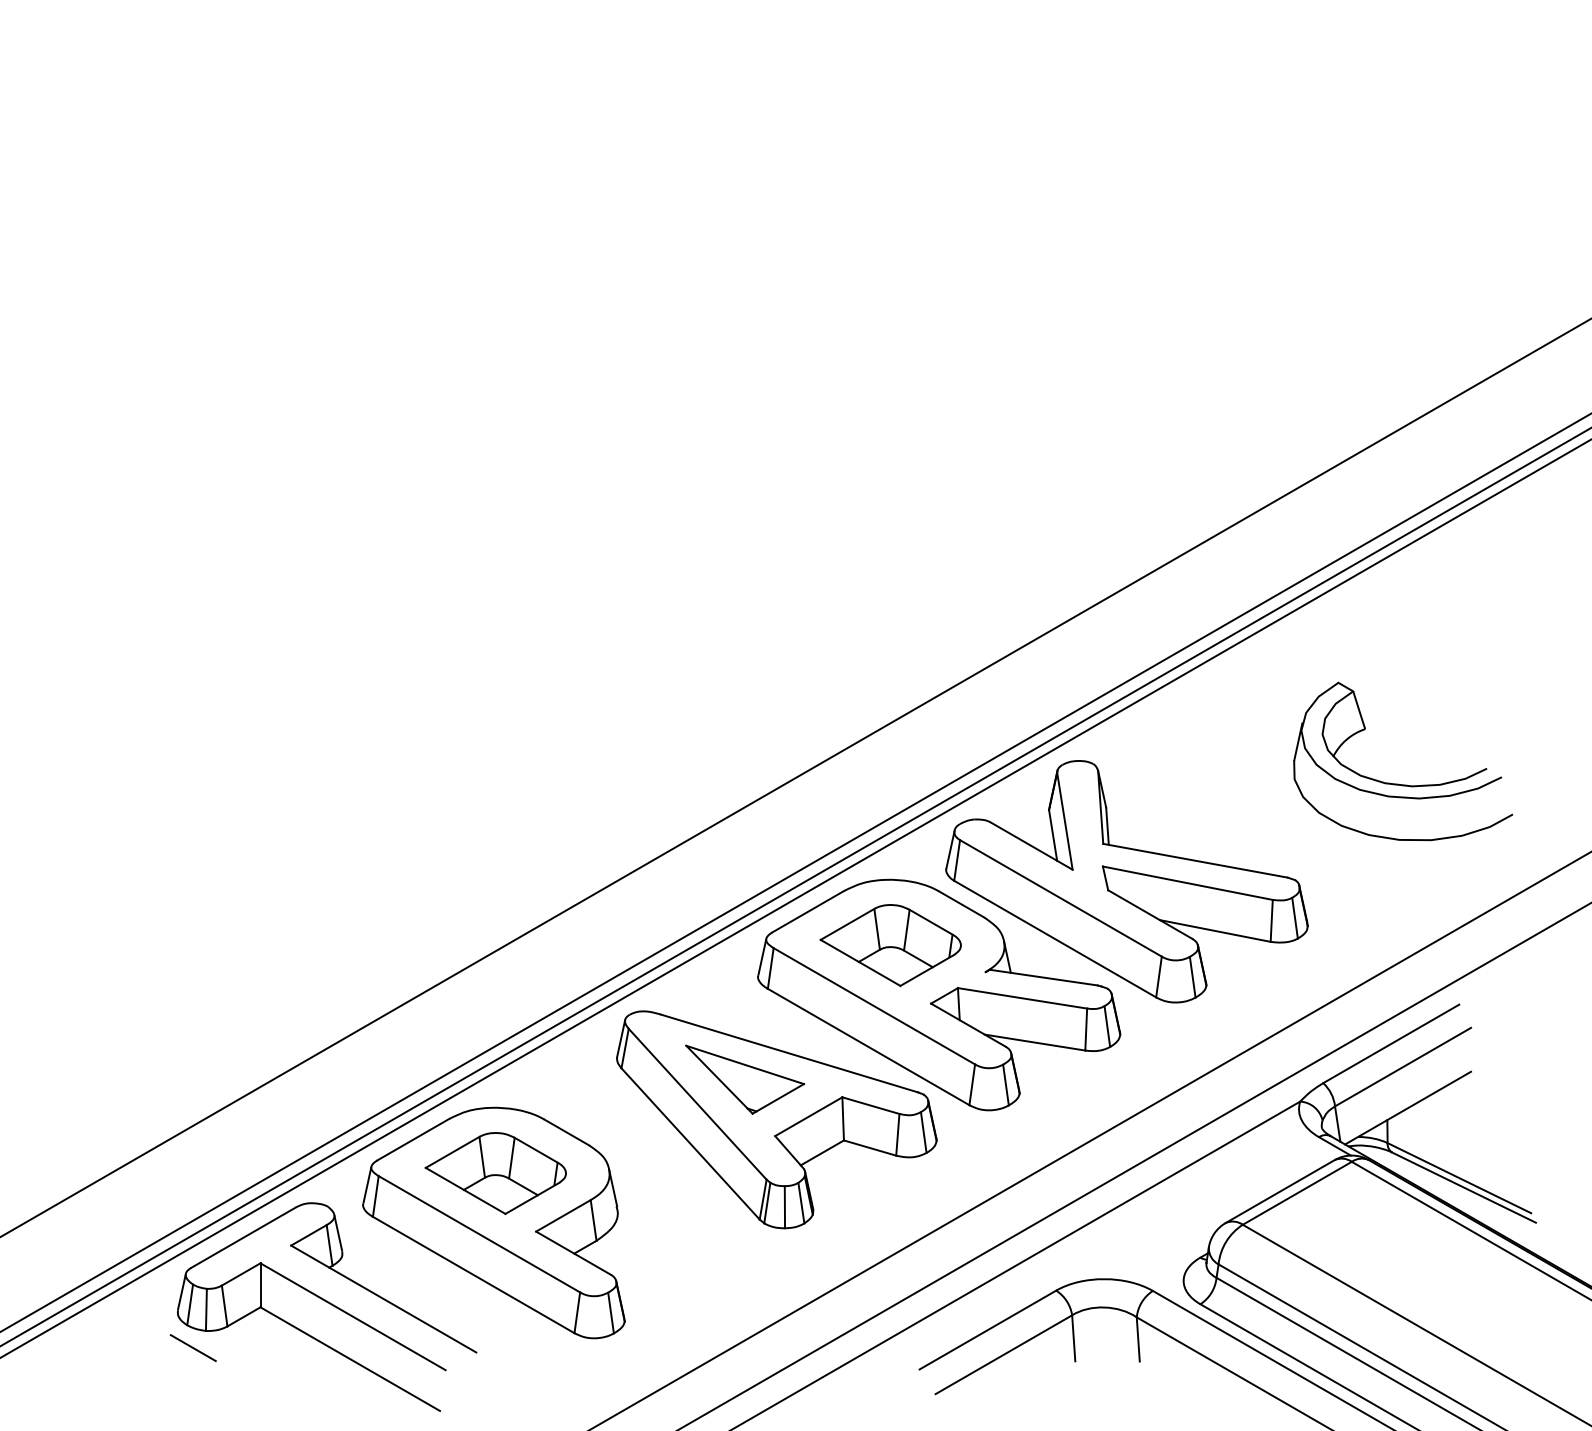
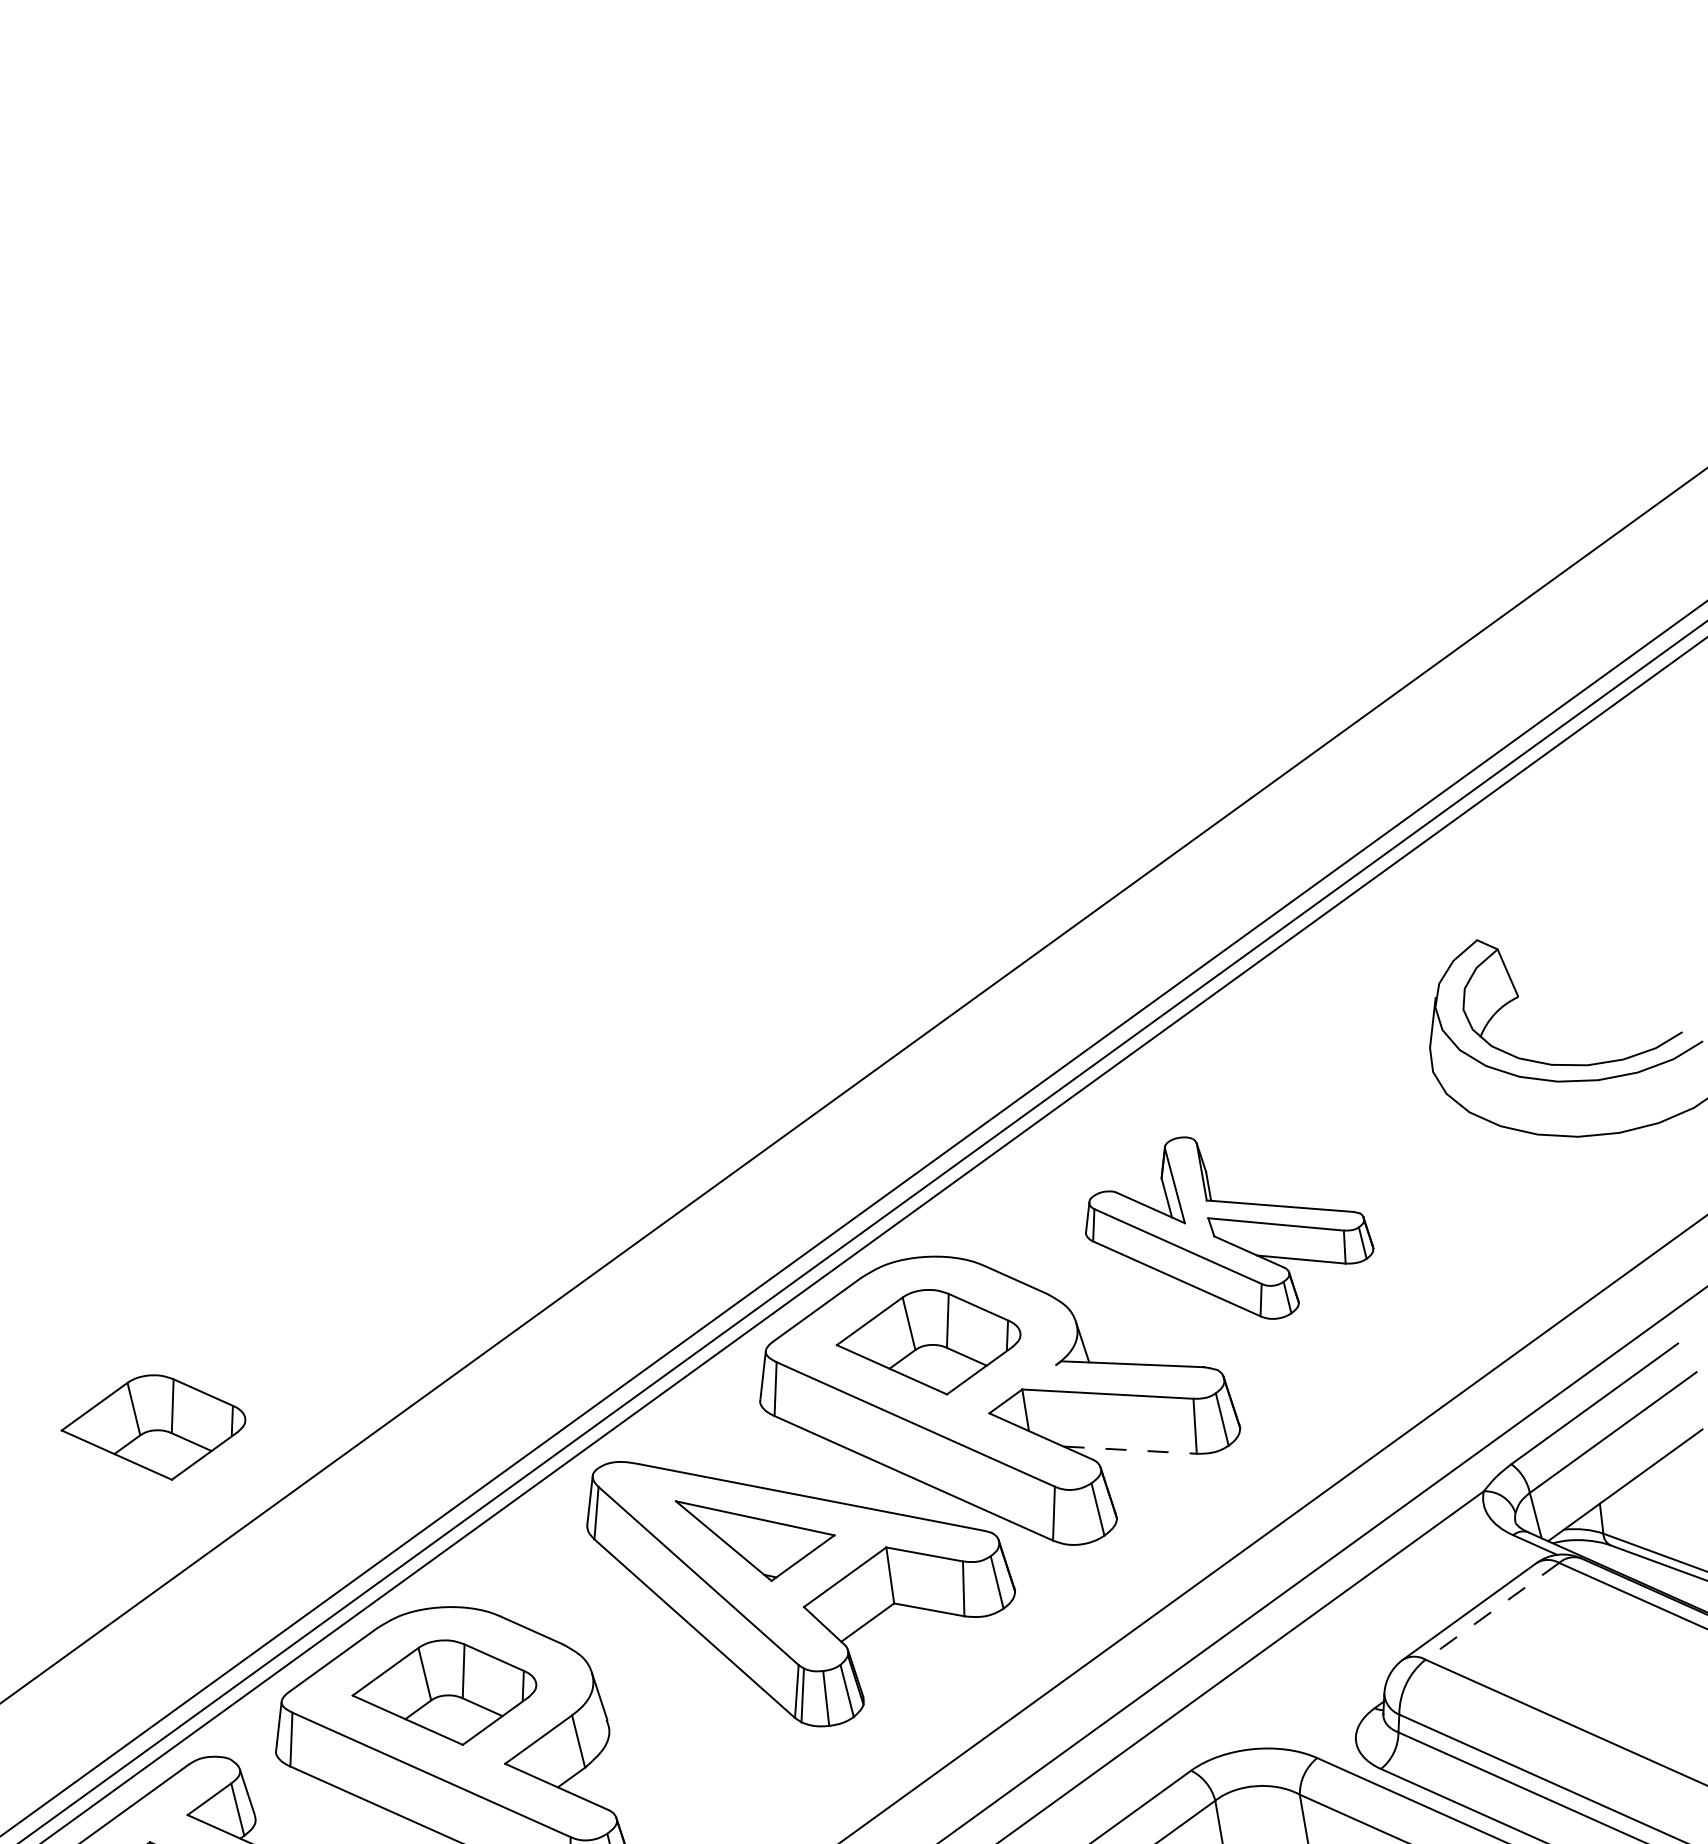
part: (1126, 881) -> (1227, 1227), size x0.6
part: (295, 949) -> (153, 1428), added
line: (1035, 1042) -> (1130, 1449), solid -> dashed
line: (1297, 1193) -> (1492, 1611), solid -> dashed

